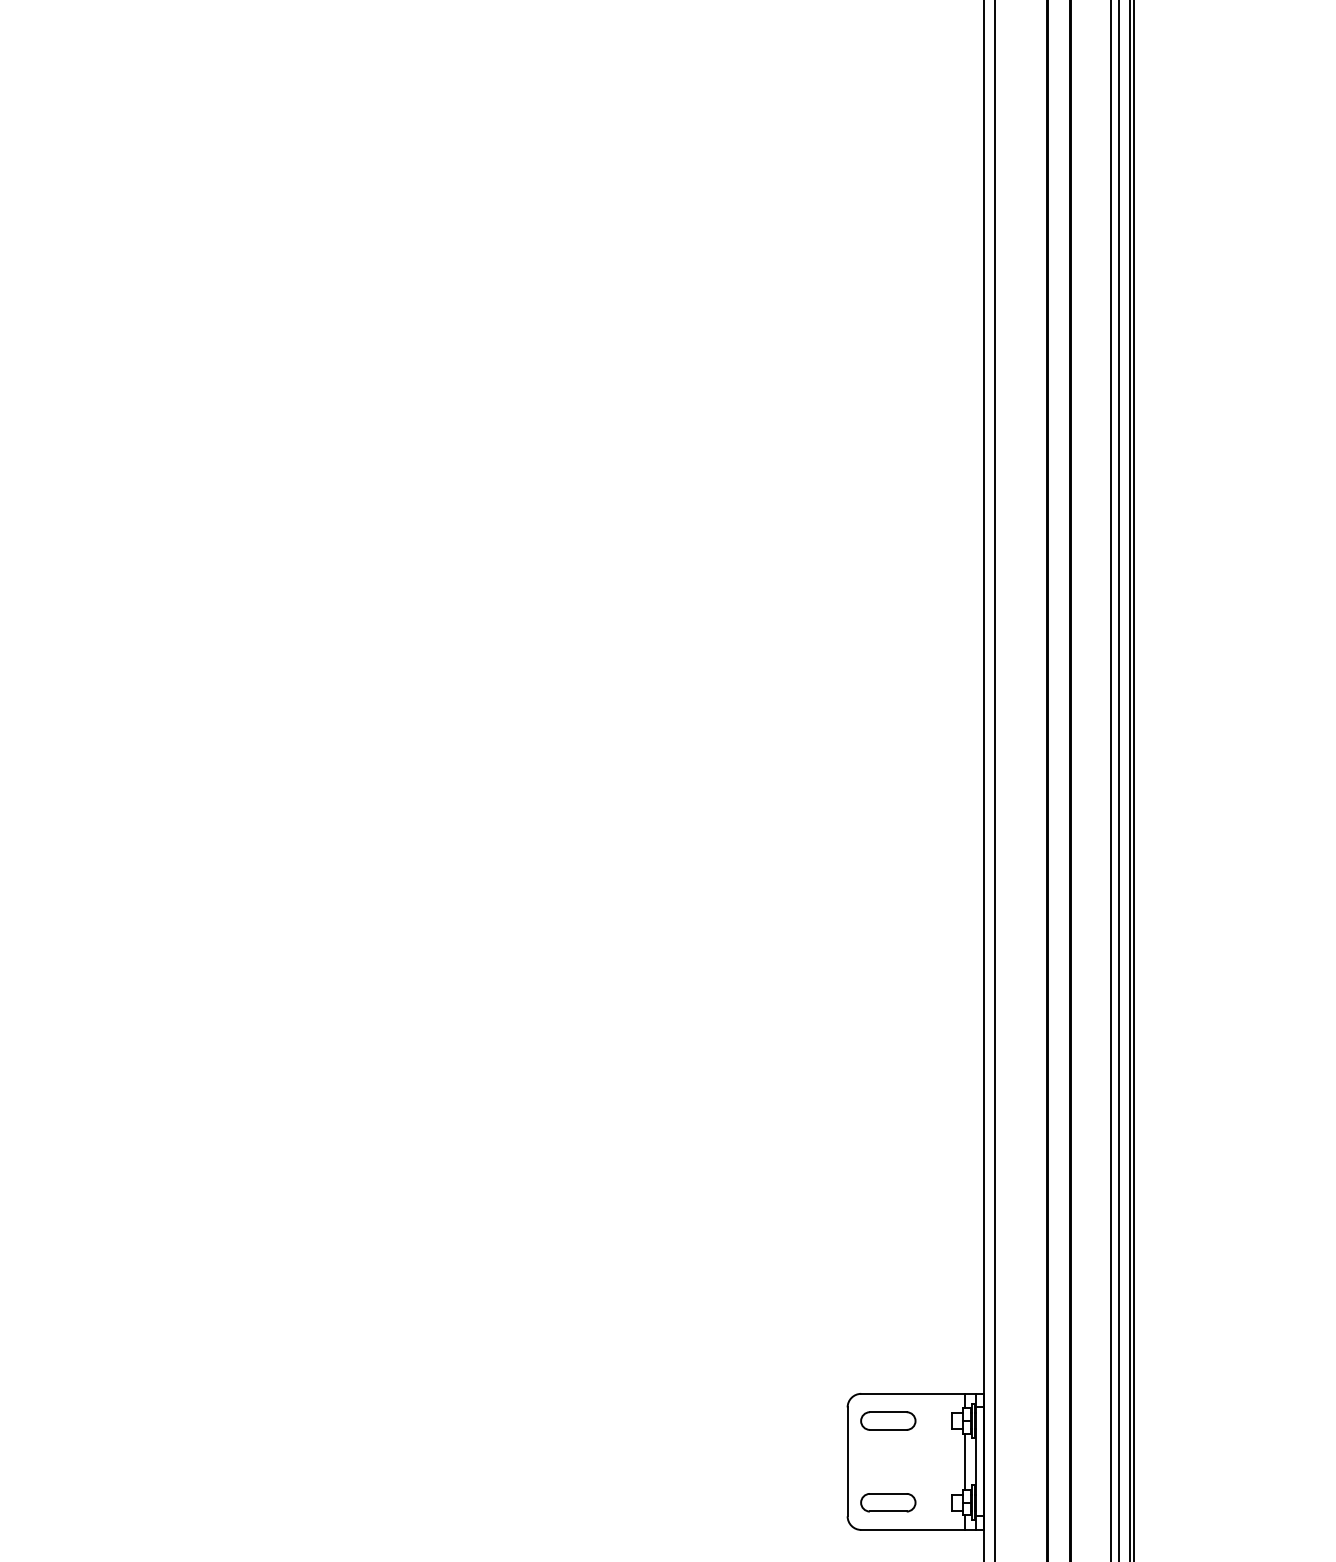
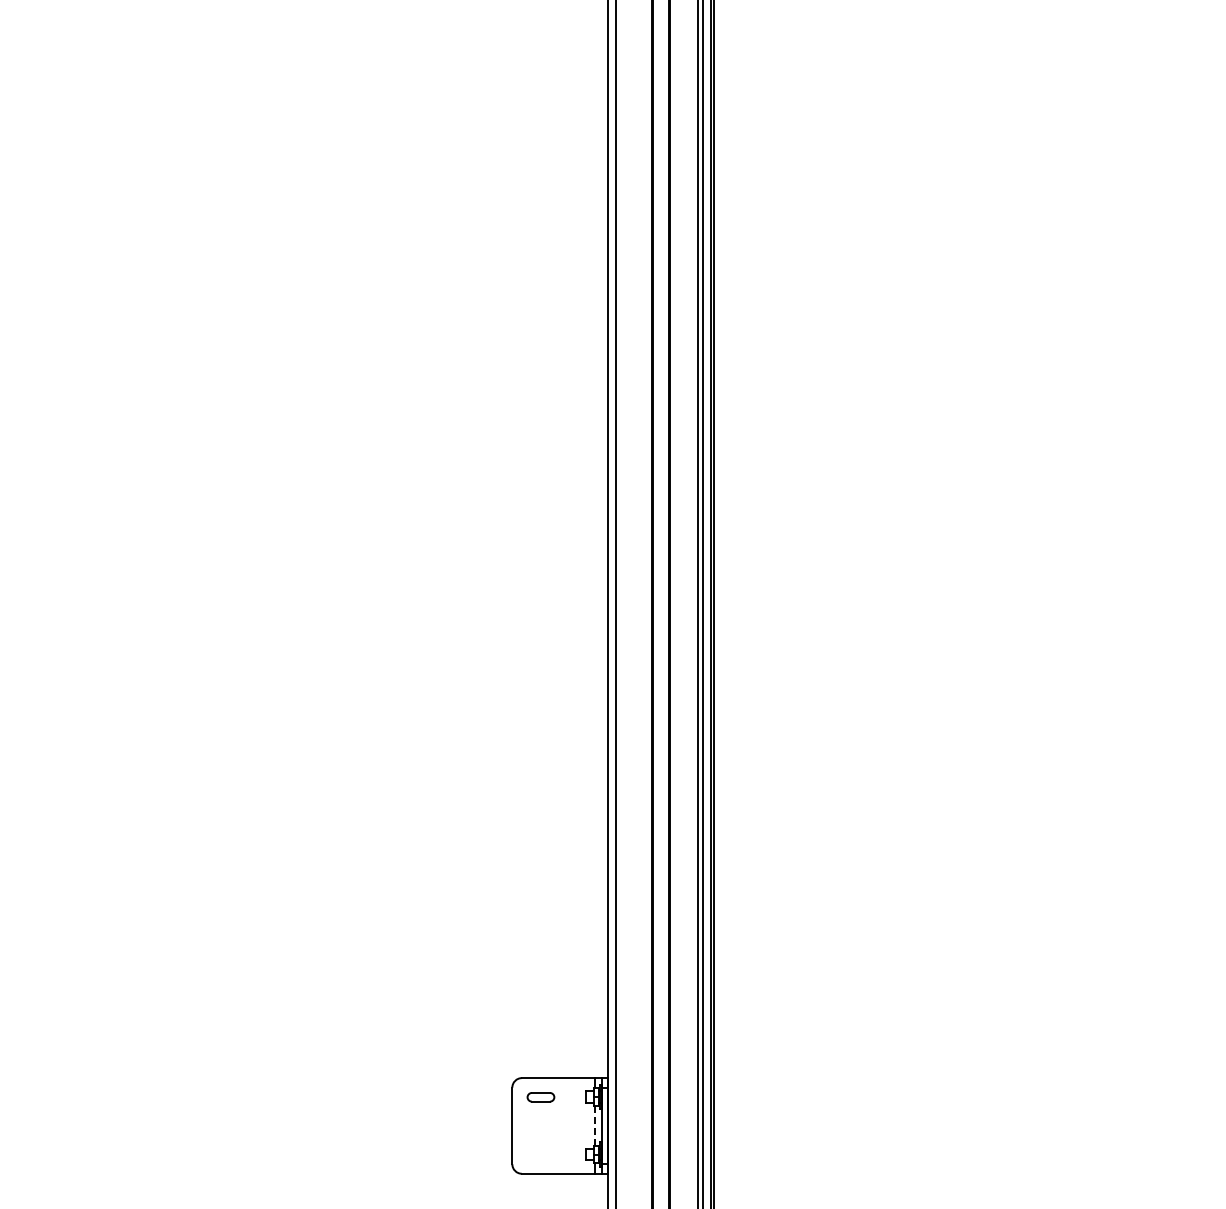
part: (887, 1421) -> (540, 1097), size x0.7
line: (964, 1461) -> (594, 1125), solid -> dashed
part: (887, 1502) -> (540, 1154), removed

